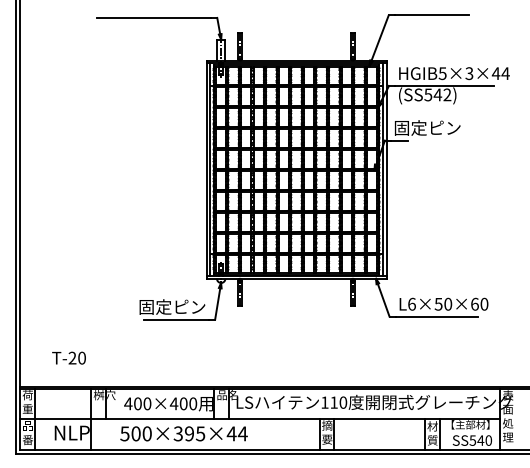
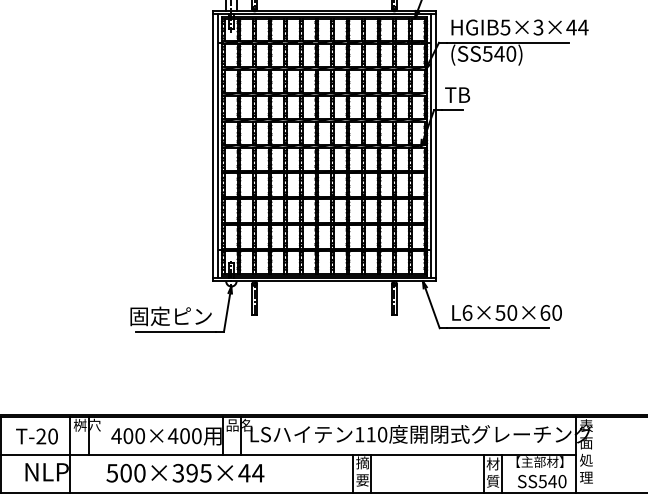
text: (447, 94) -> (511, 53), (SS542) -> (SS540)
text: (426, 127) -> (485, 94), 固定ピン -> TB
text: (68, 357) -> (36, 435), moved

